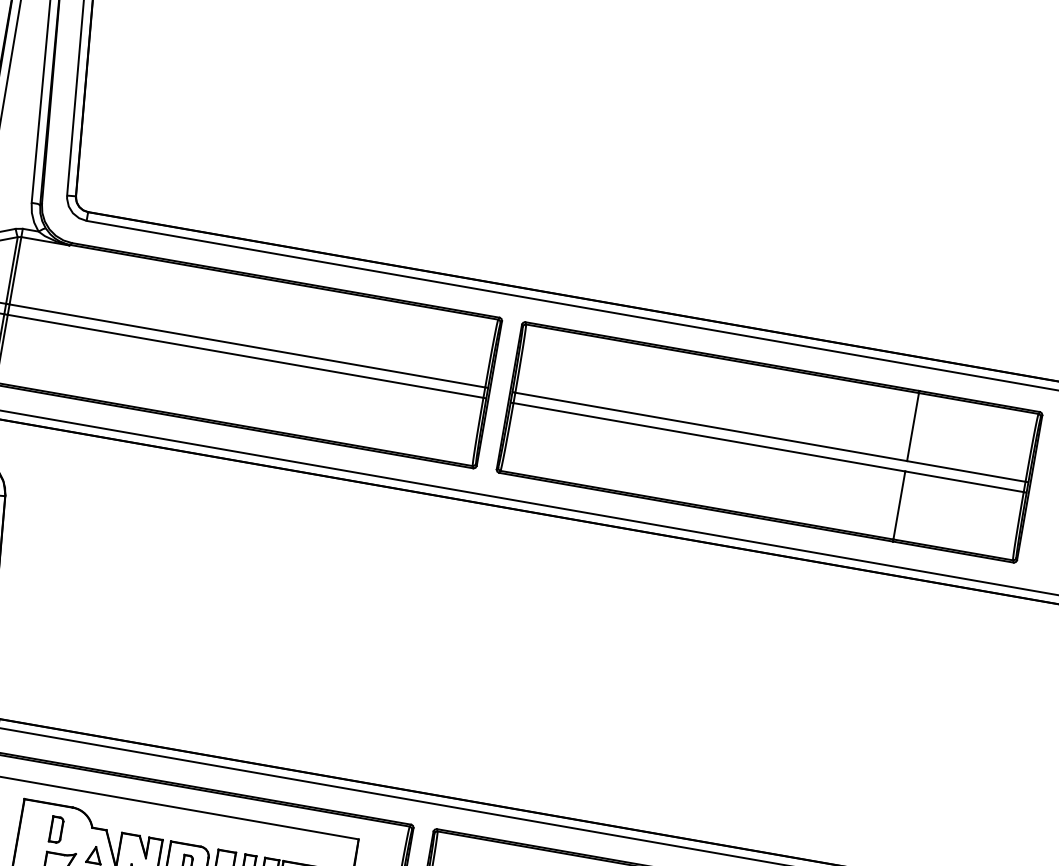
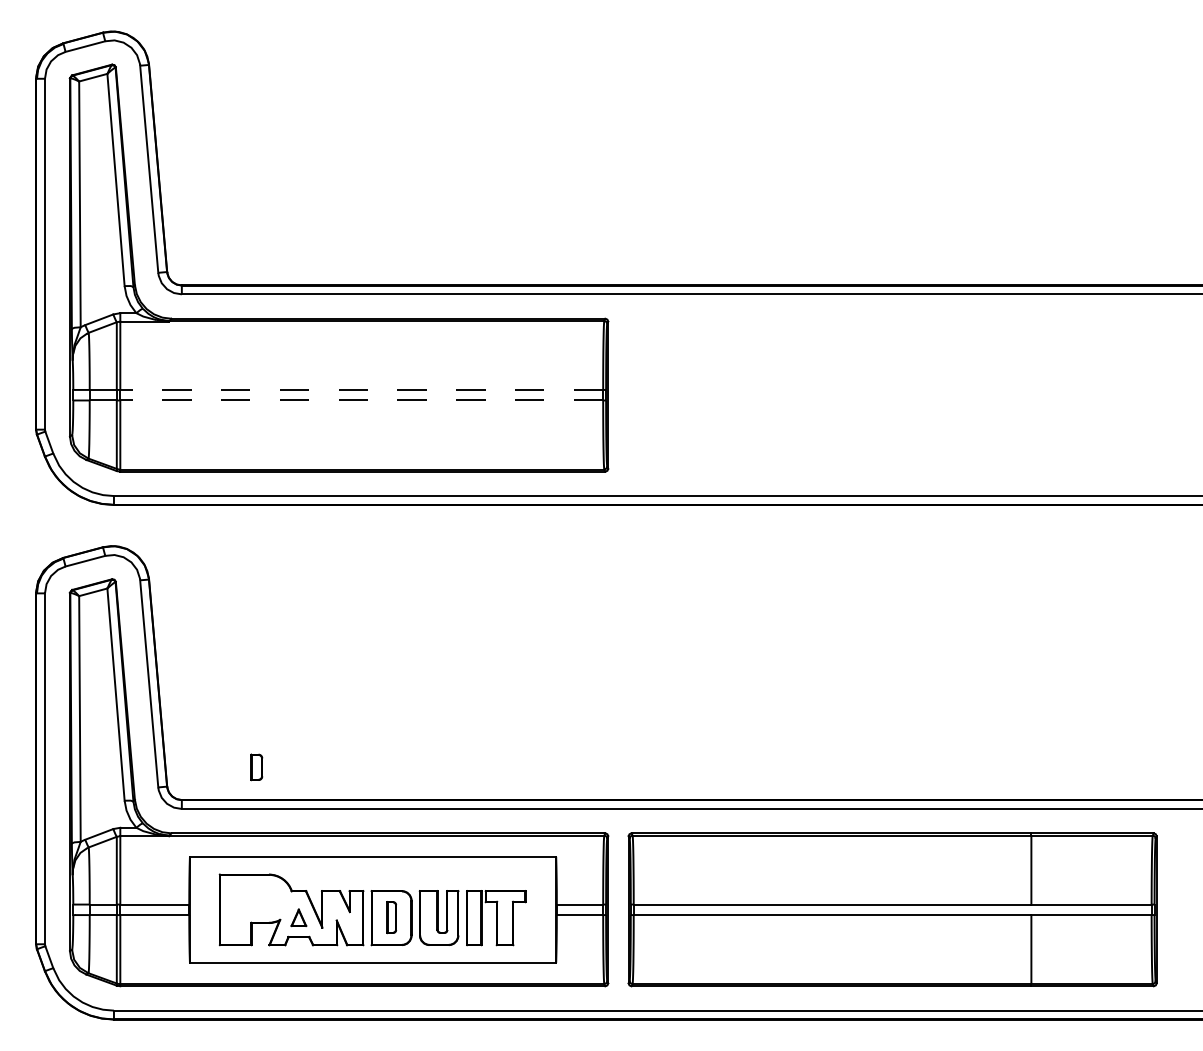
line: (247, 345) -> (361, 389), solid -> dashed
line: (245, 356) -> (361, 400), solid -> dashed
part: (769, 441) -> (892, 394), removed
part: (56, 829) -> (256, 767), moved

